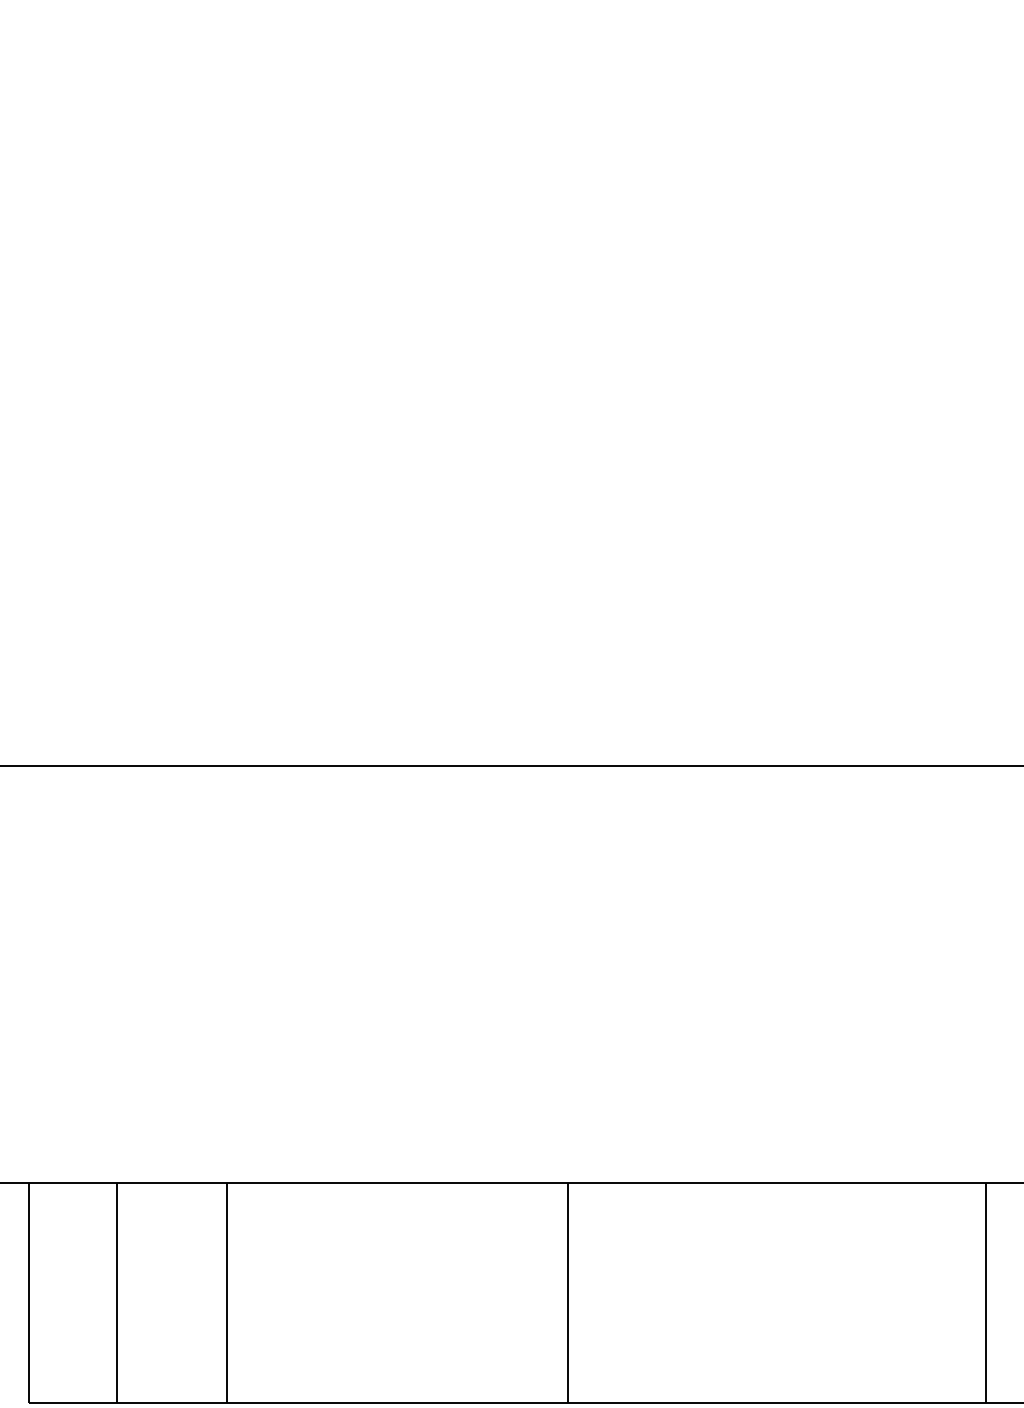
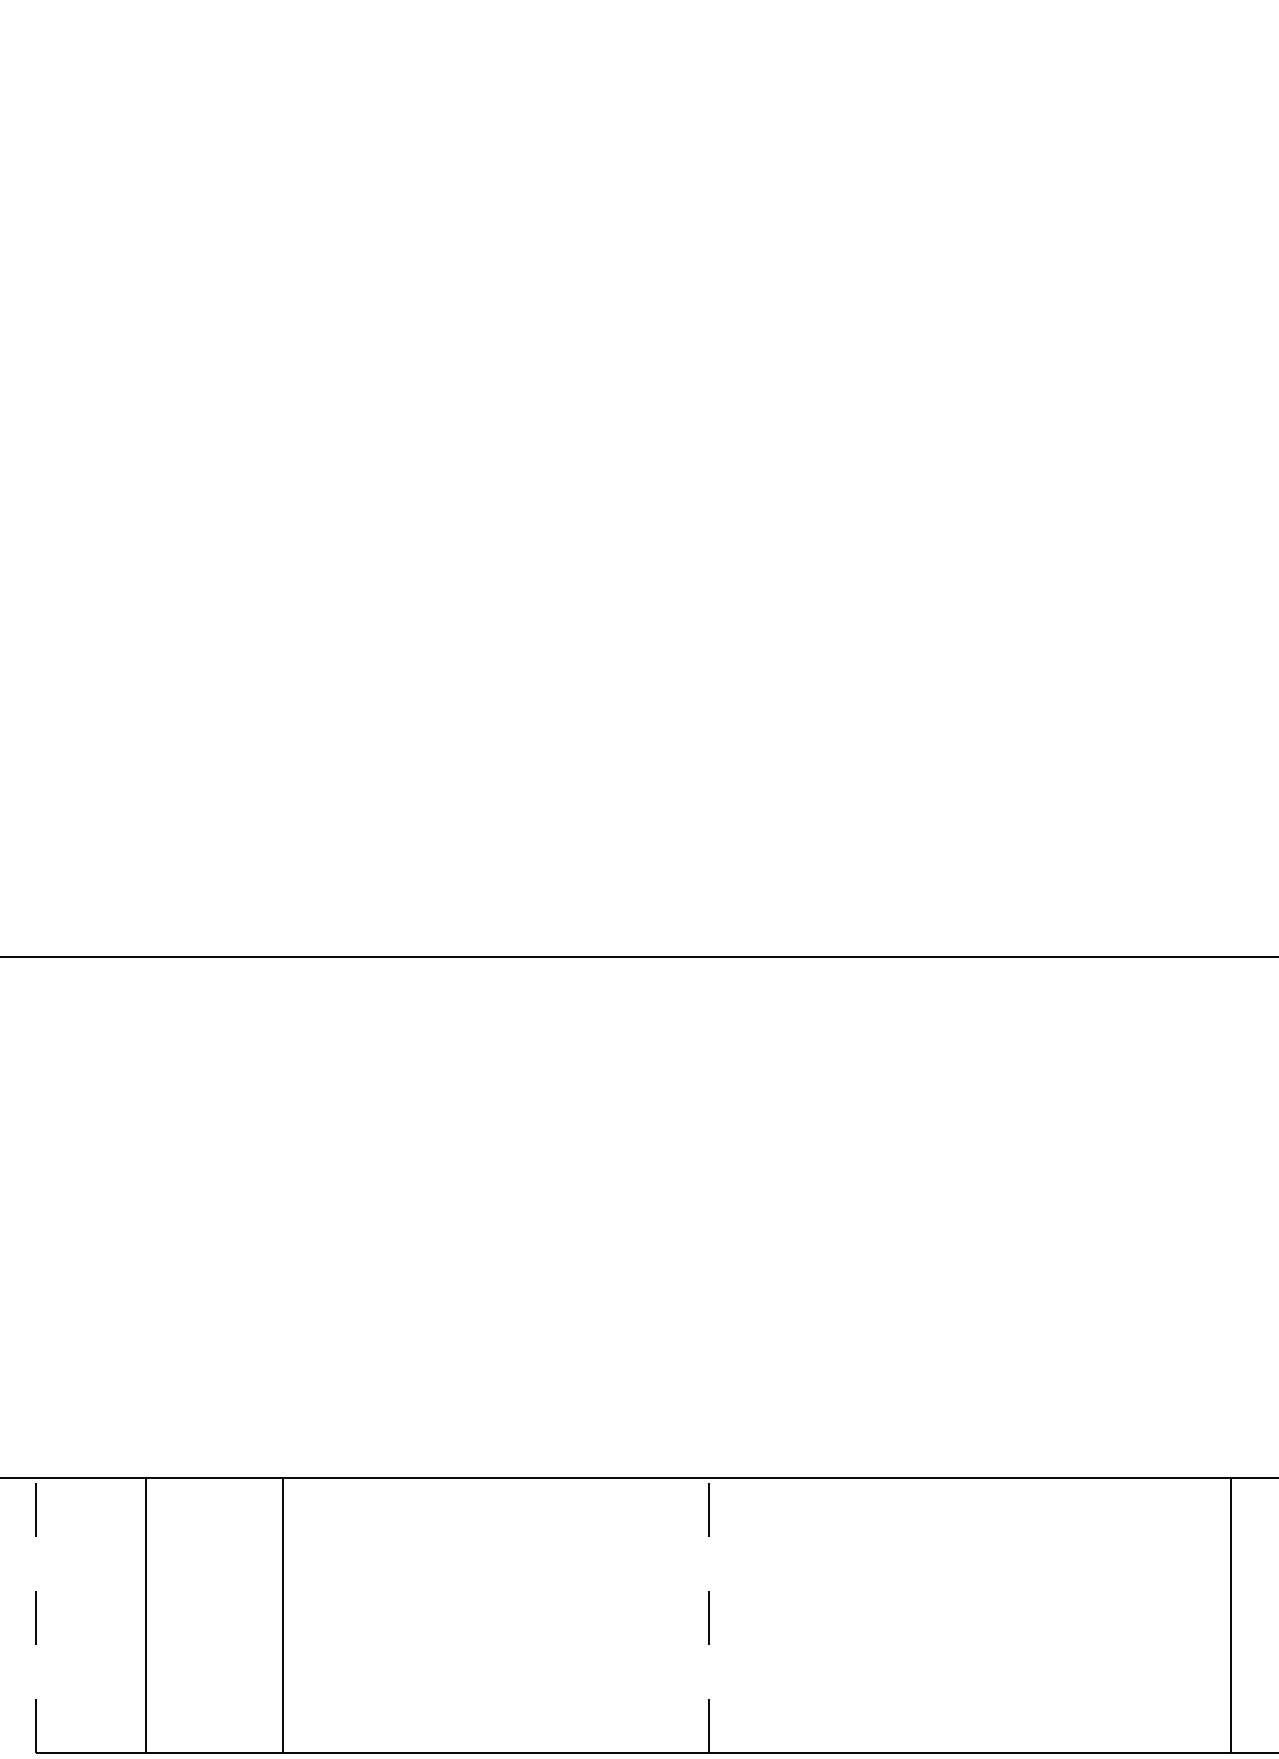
line: (29, 1293) -> (36, 1615), solid -> dashed
line: (568, 1293) -> (709, 1615), solid -> dashed

